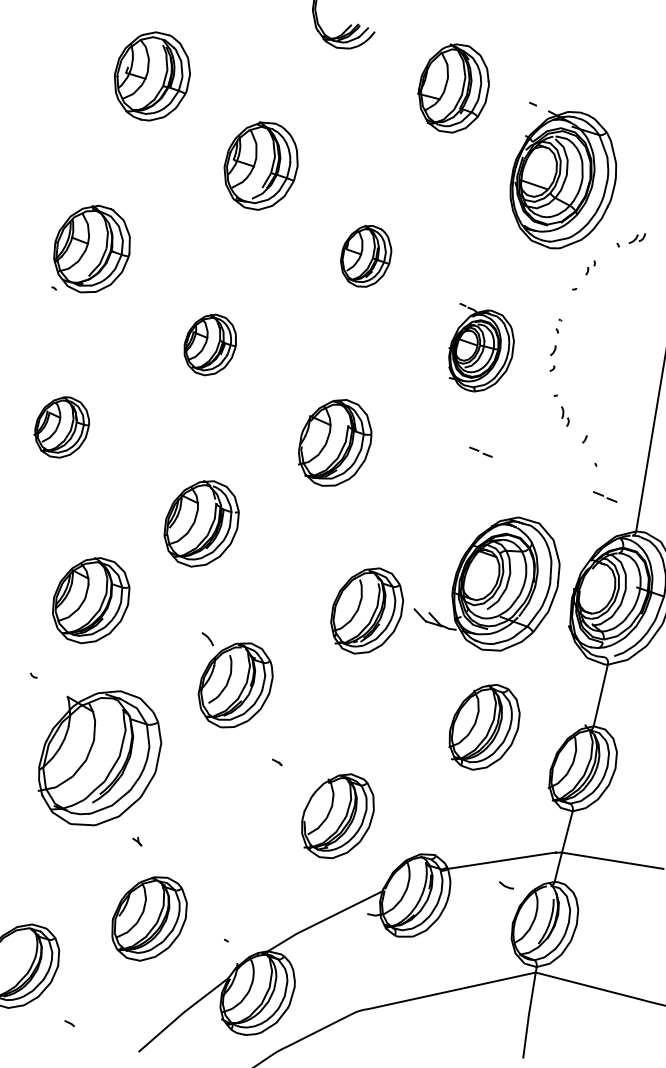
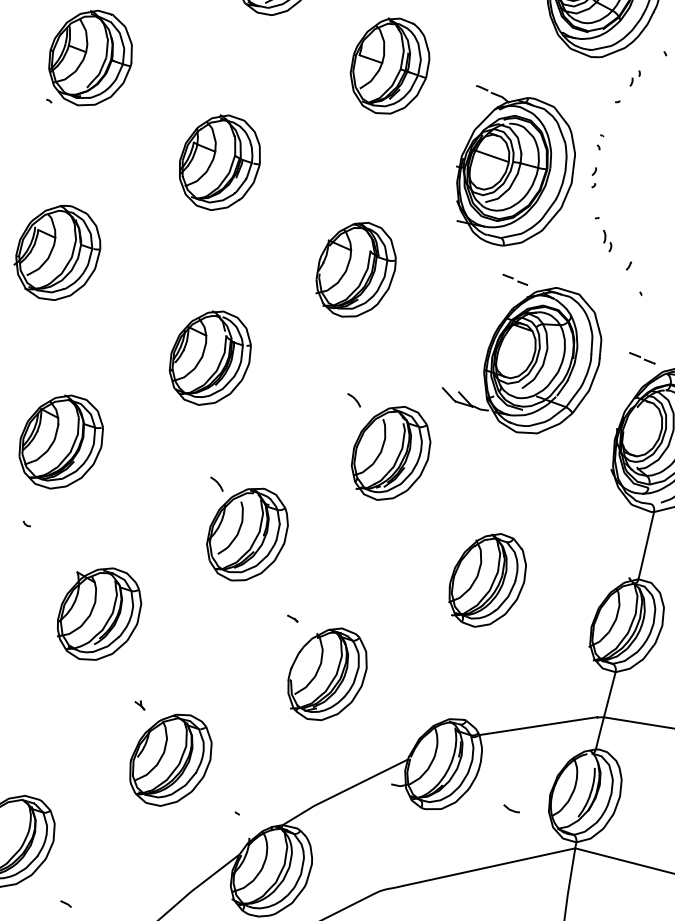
part: (365, 255) -> (389, 65), size x1.43
part: (209, 344) -> (218, 162), size x1.43
part: (481, 347) -> (515, 165), size x1.67
part: (552, 358) -> (593, 177), size x0.71
part: (61, 427) -> (57, 252), size x1.43
part: (605, 496) -> (642, 357), moved
curve: (333, 561) -> (354, 399), added
part: (486, 583) -> (521, 359), moved
part: (91, 600) -> (61, 441), moved
part: (484, 727) -> (487, 580), moved
part: (100, 757) -> (99, 613), size x0.62
part: (337, 816) -> (327, 674), moved
curve: (506, 885) -> (511, 808), moved
part: (149, 918) -> (170, 759), moved

